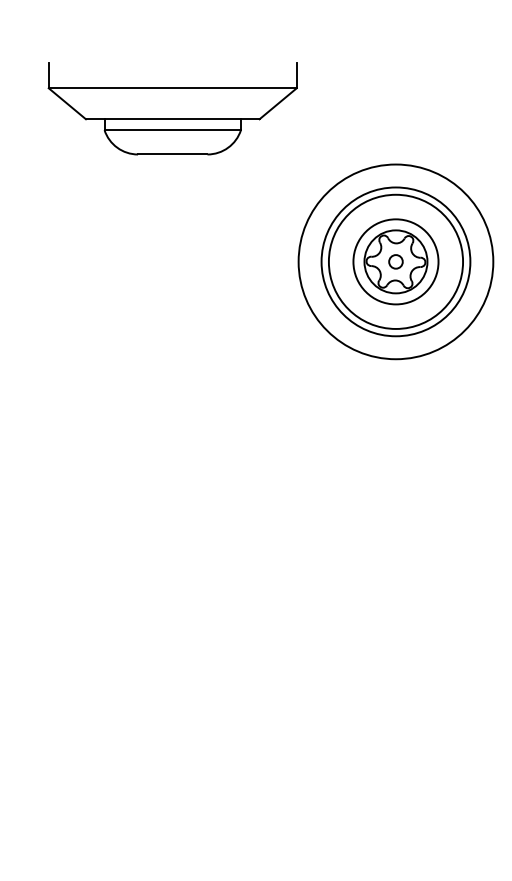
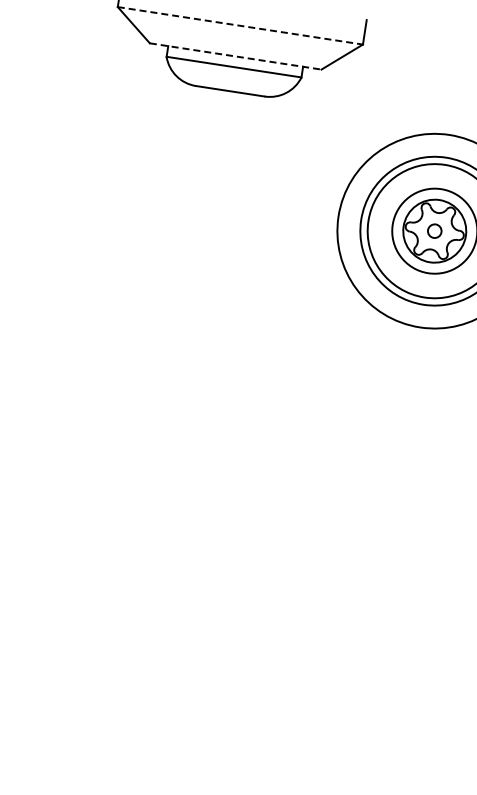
line: (173, 88) -> (241, 26), solid -> dashed
line: (172, 119) -> (235, 56), solid -> dashed

